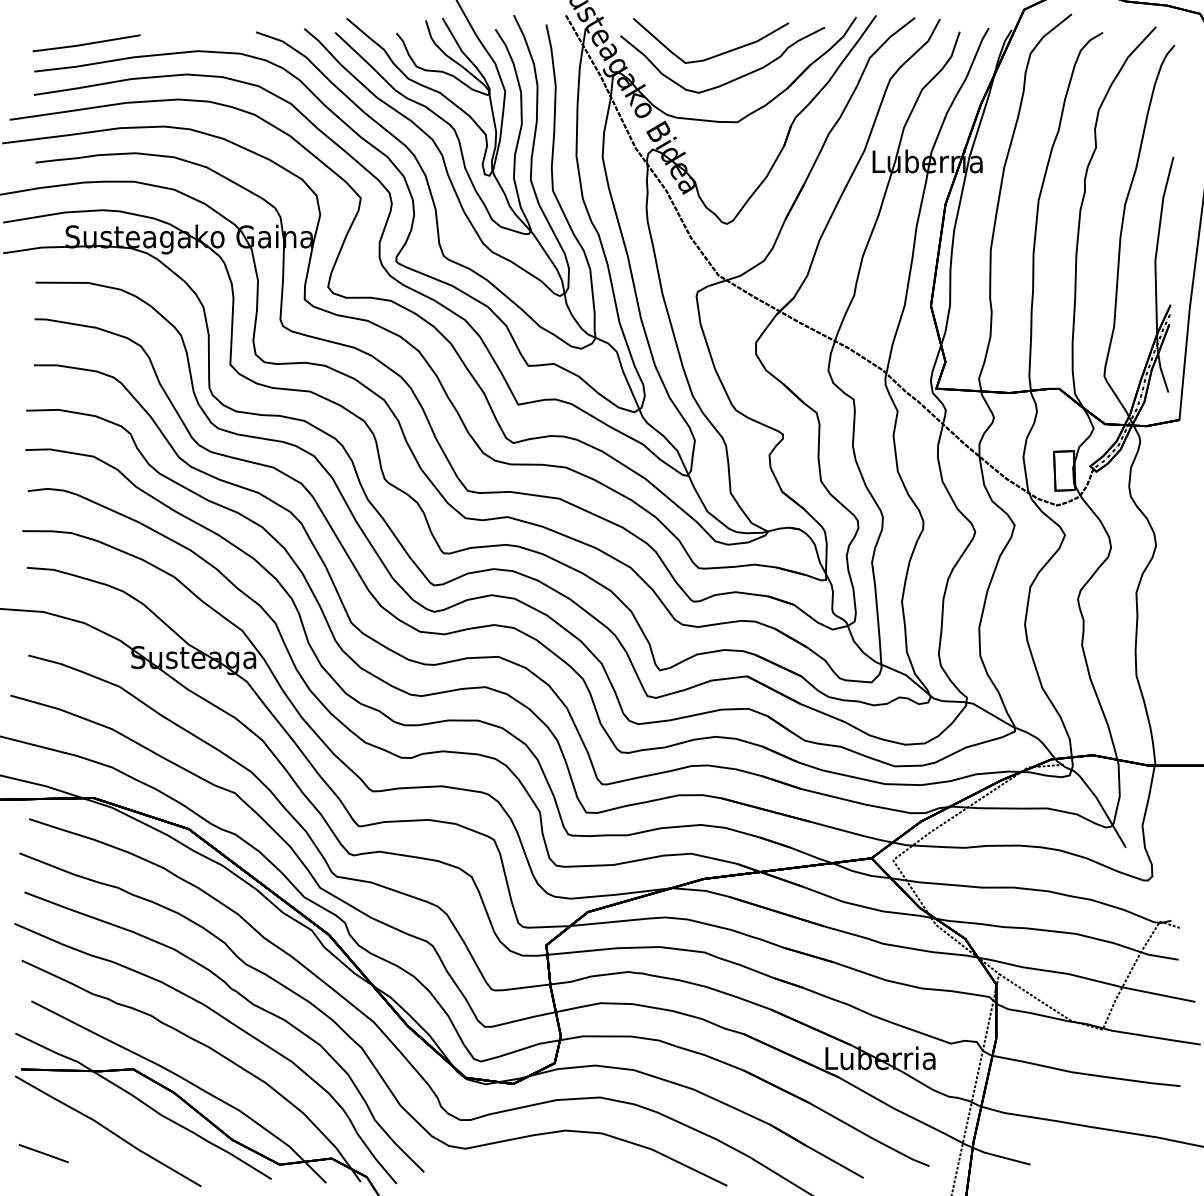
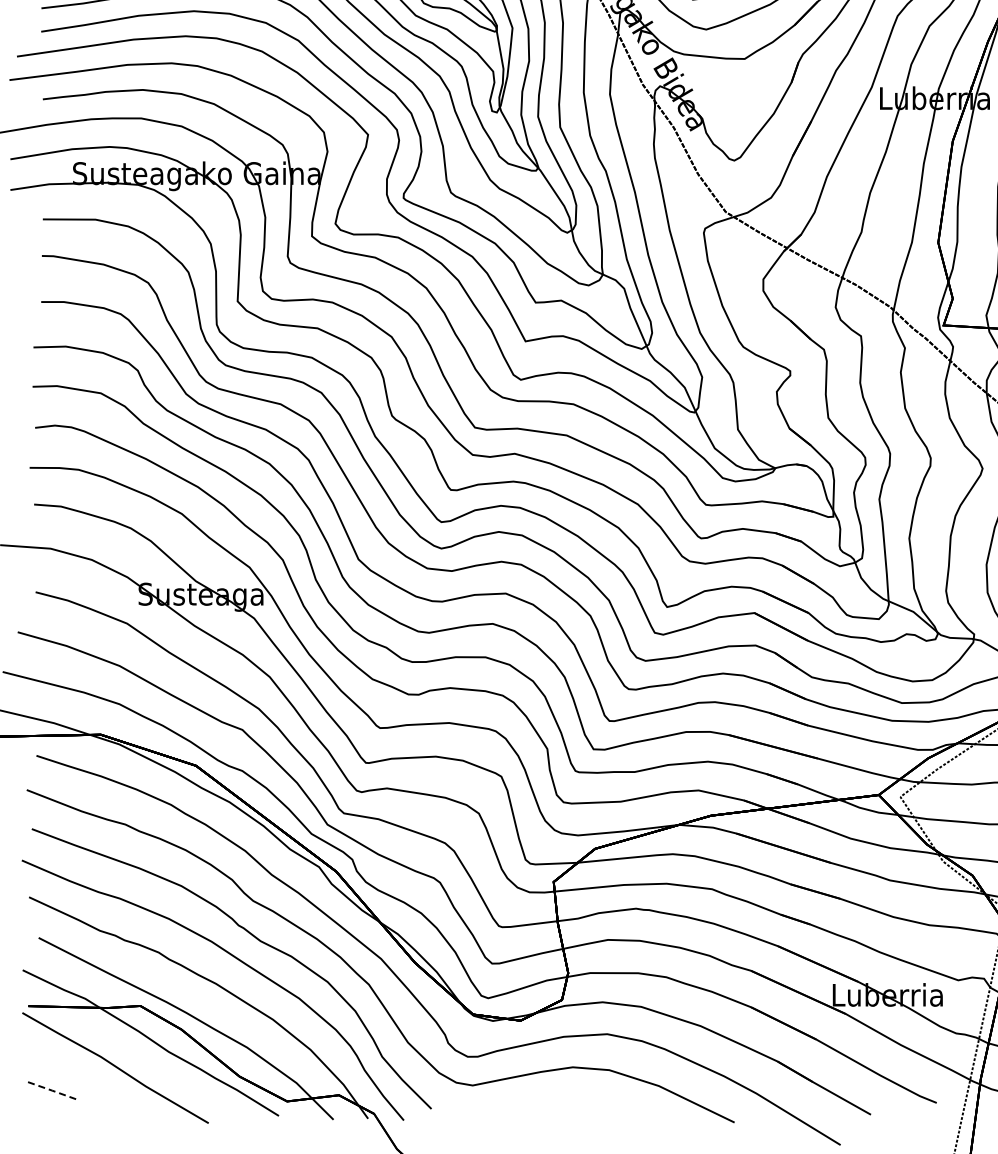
line: (43, 1153) -> (50, 1090), solid -> dashed

